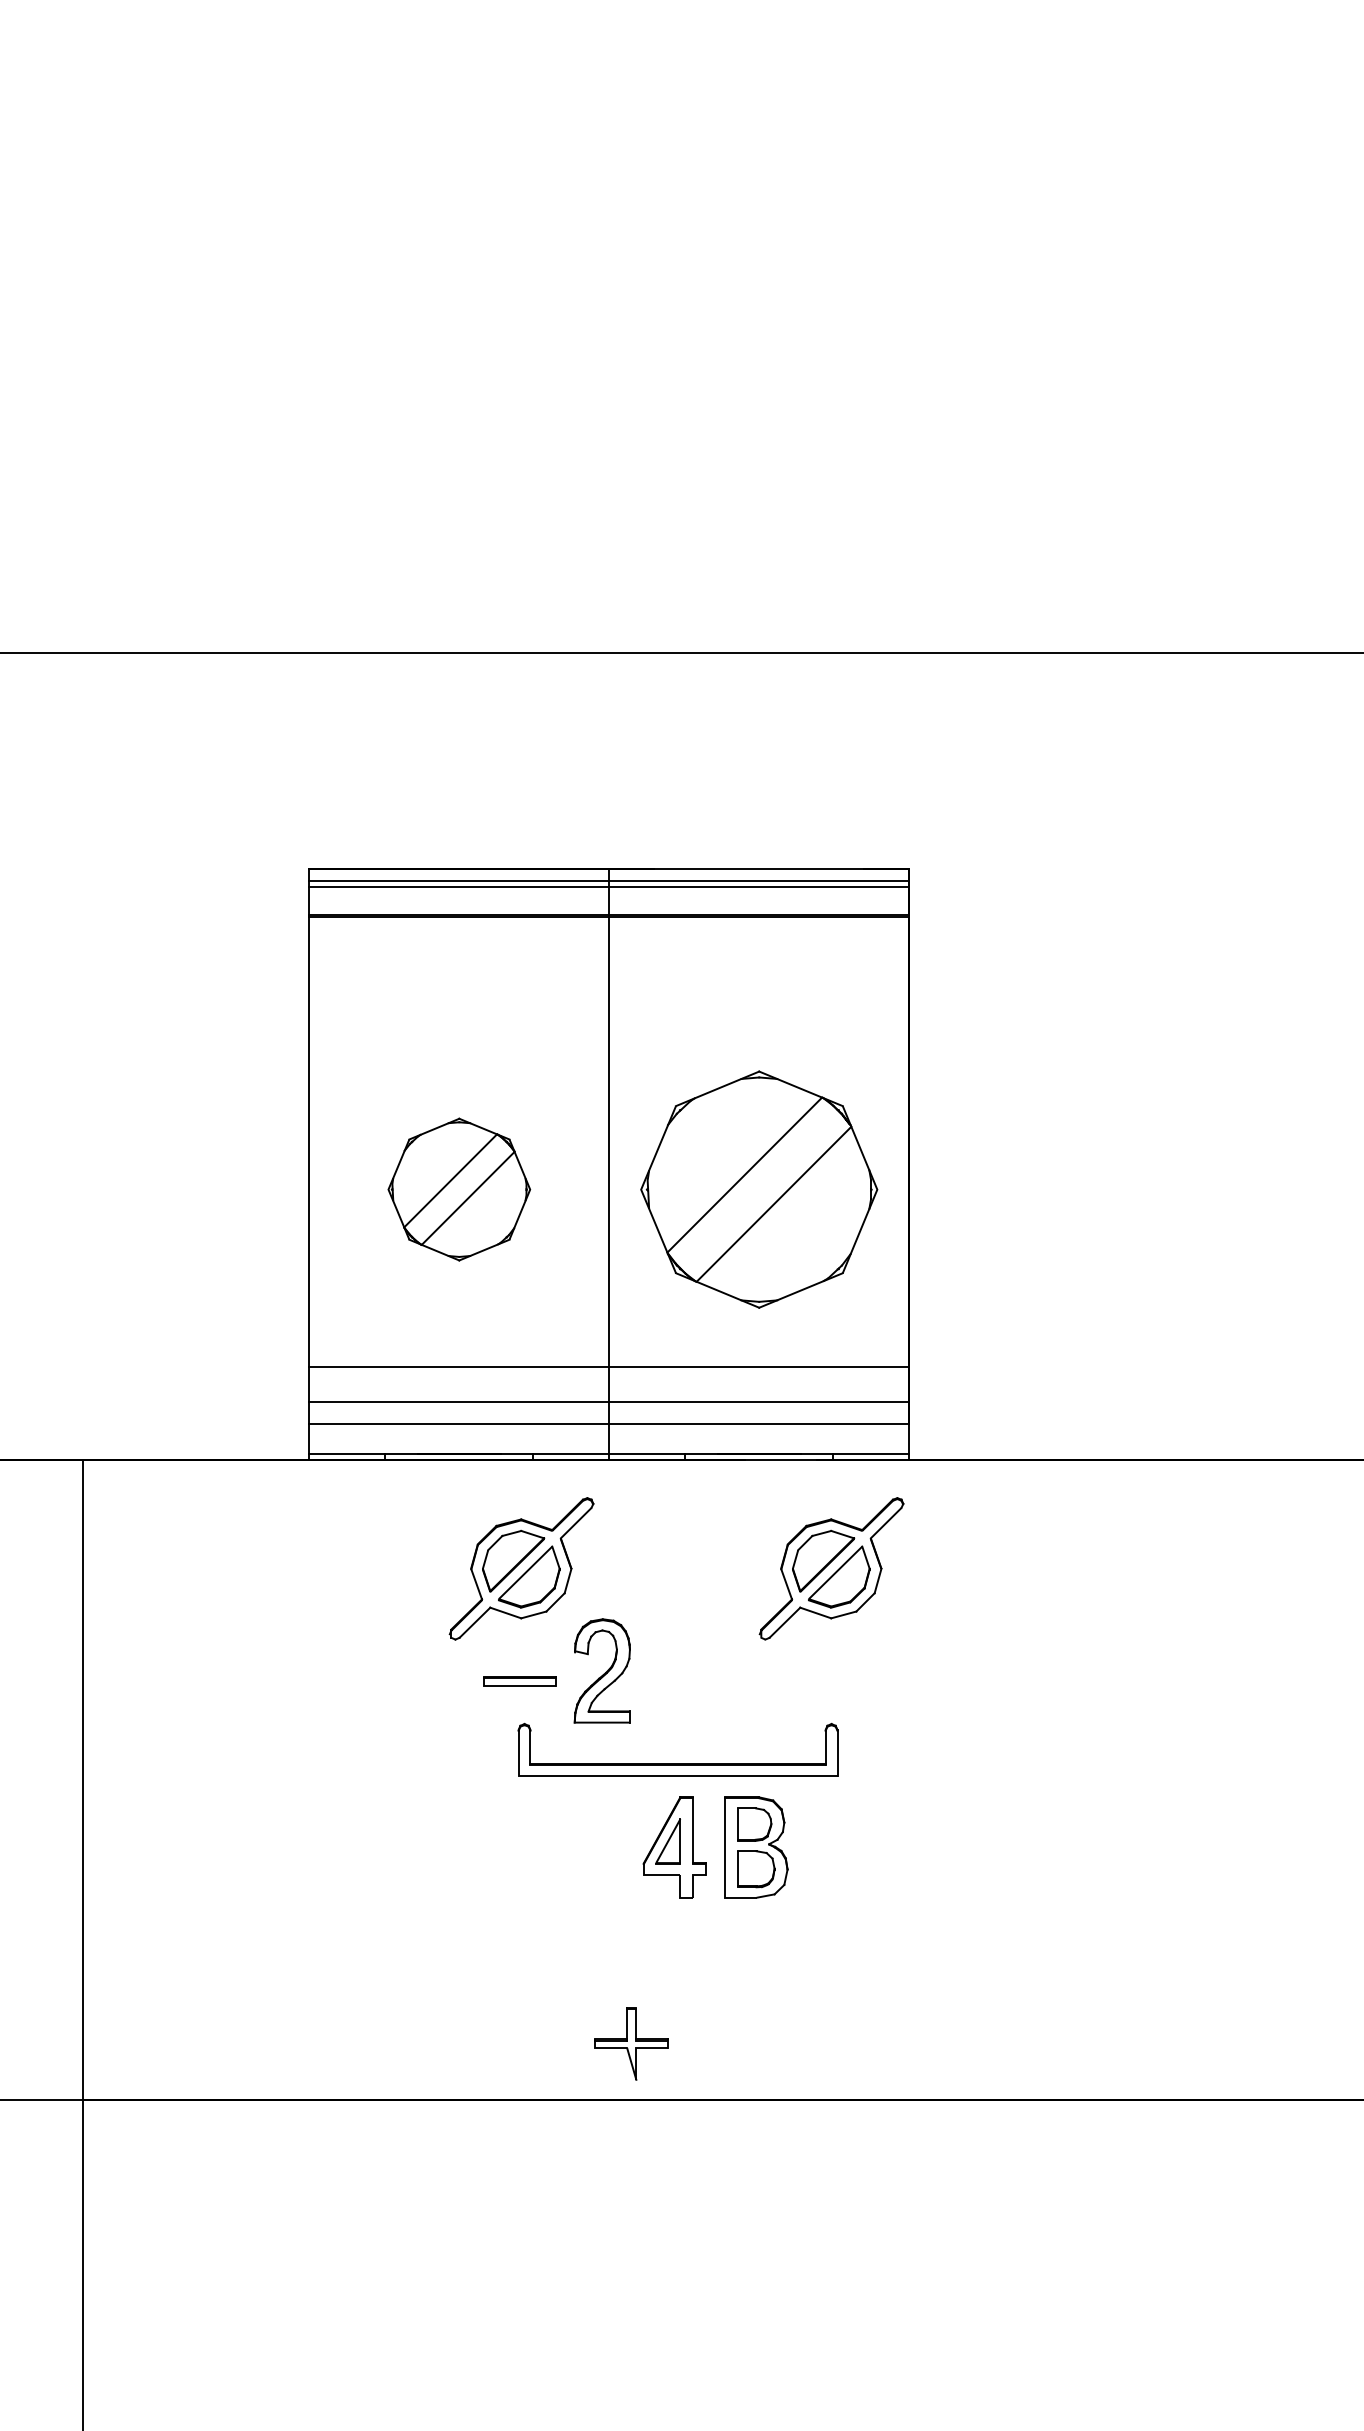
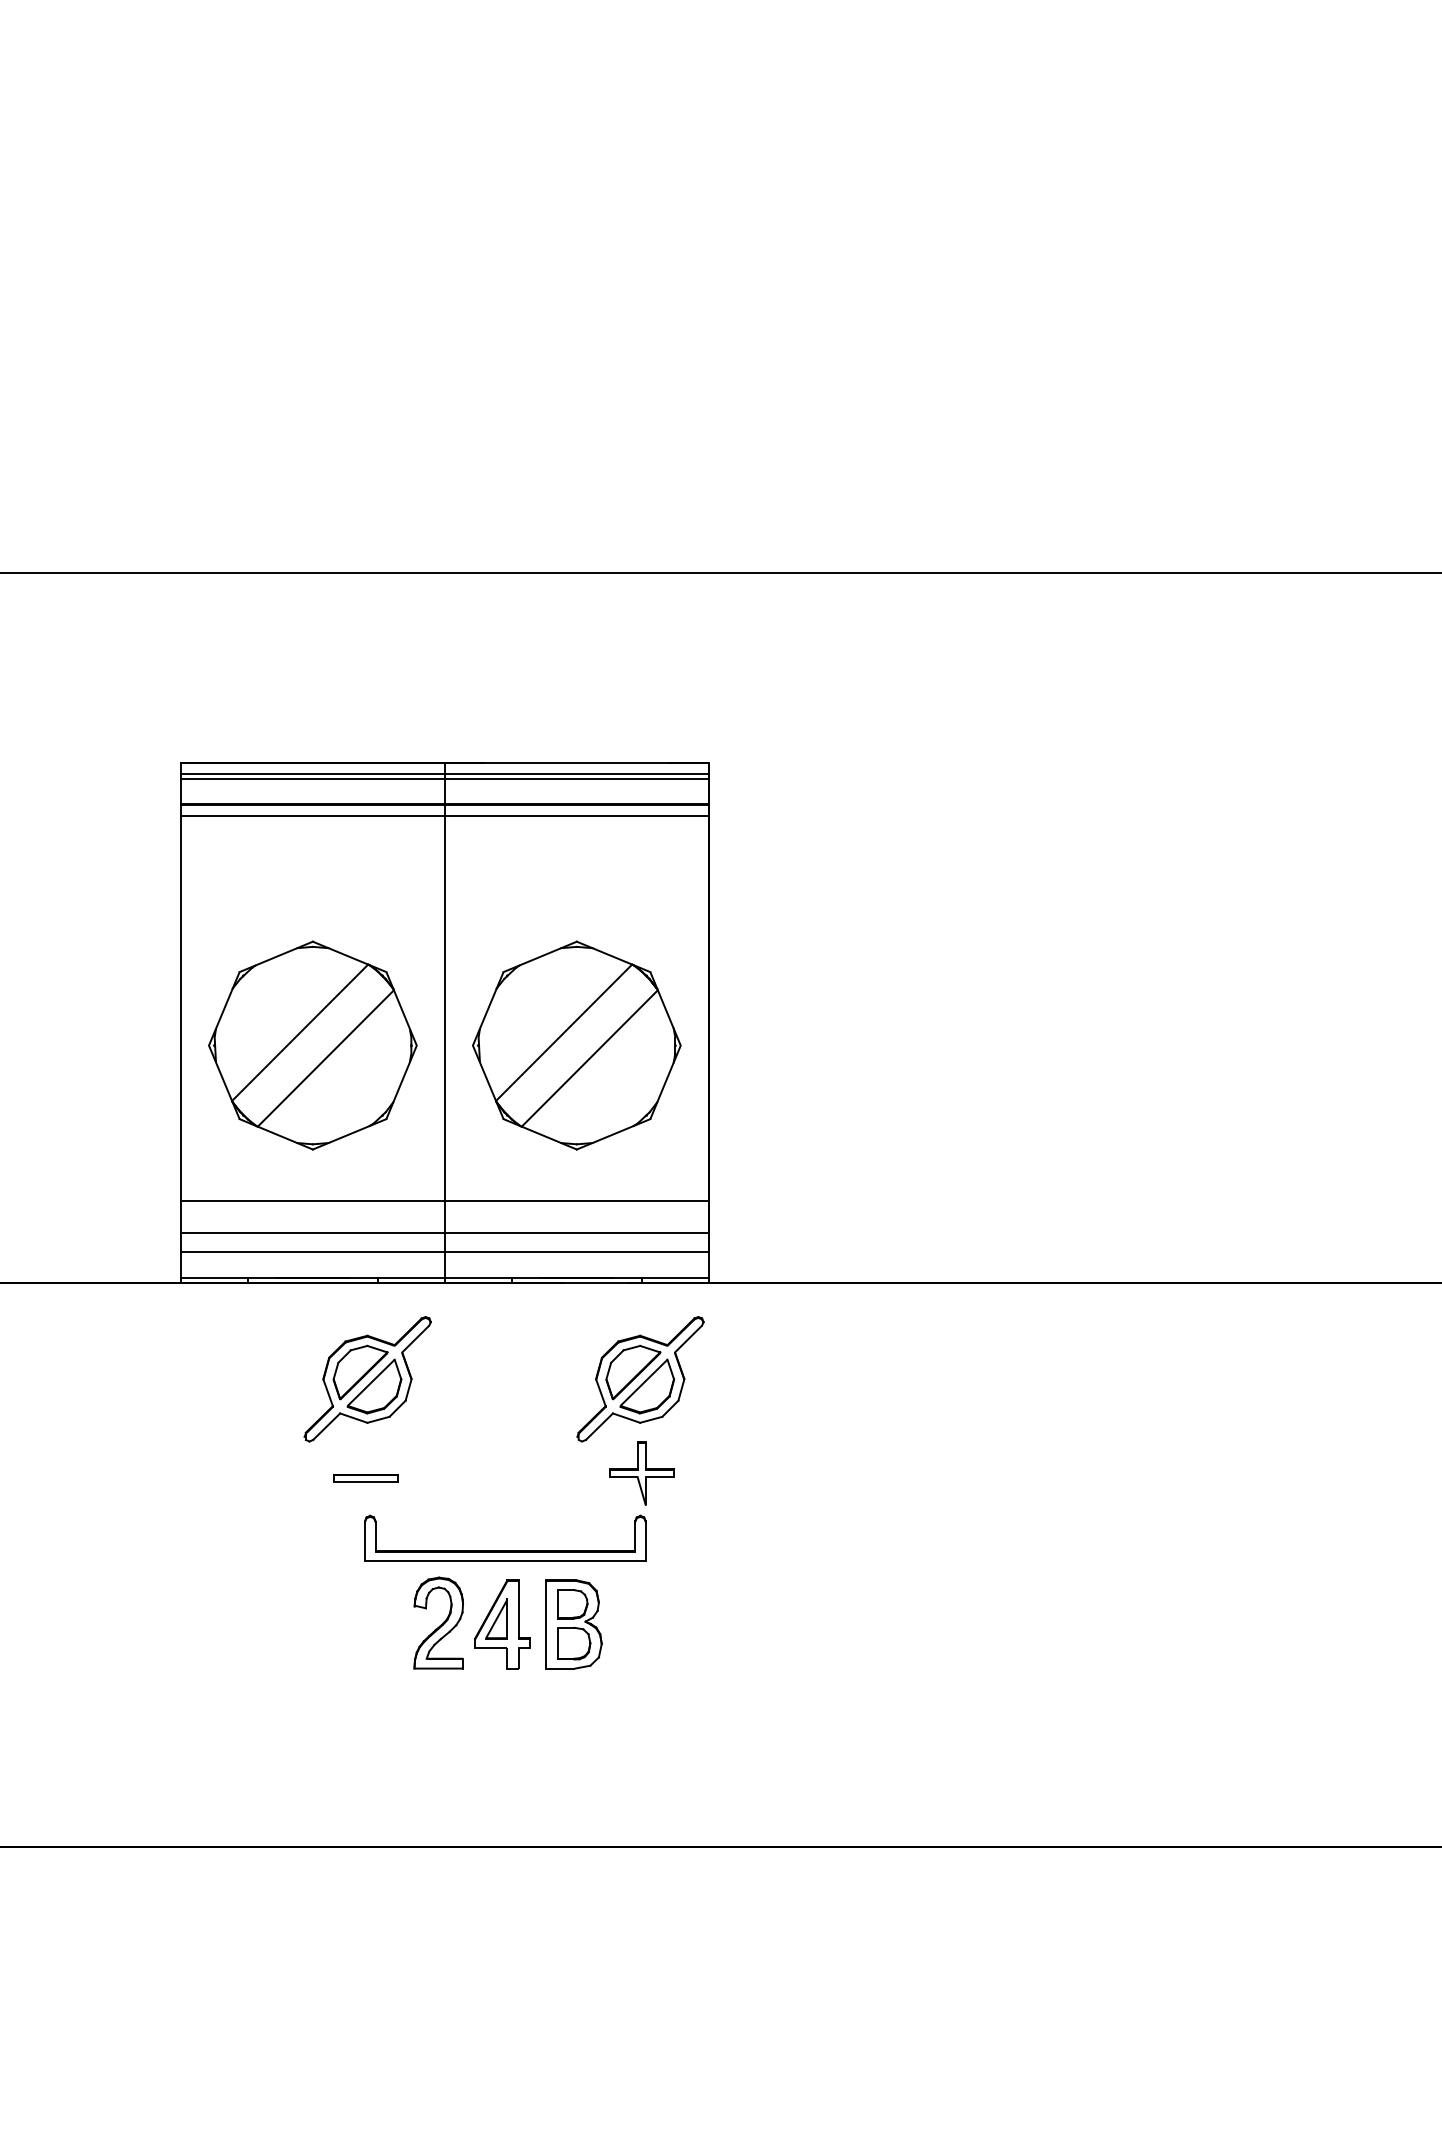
line: (608, 928) -> (444, 815), added
part: (458, 1189) -> (312, 1045), size x1.67
part: (602, 1670) -> (438, 1622), moved
part: (631, 2044) -> (641, 1473), moved

